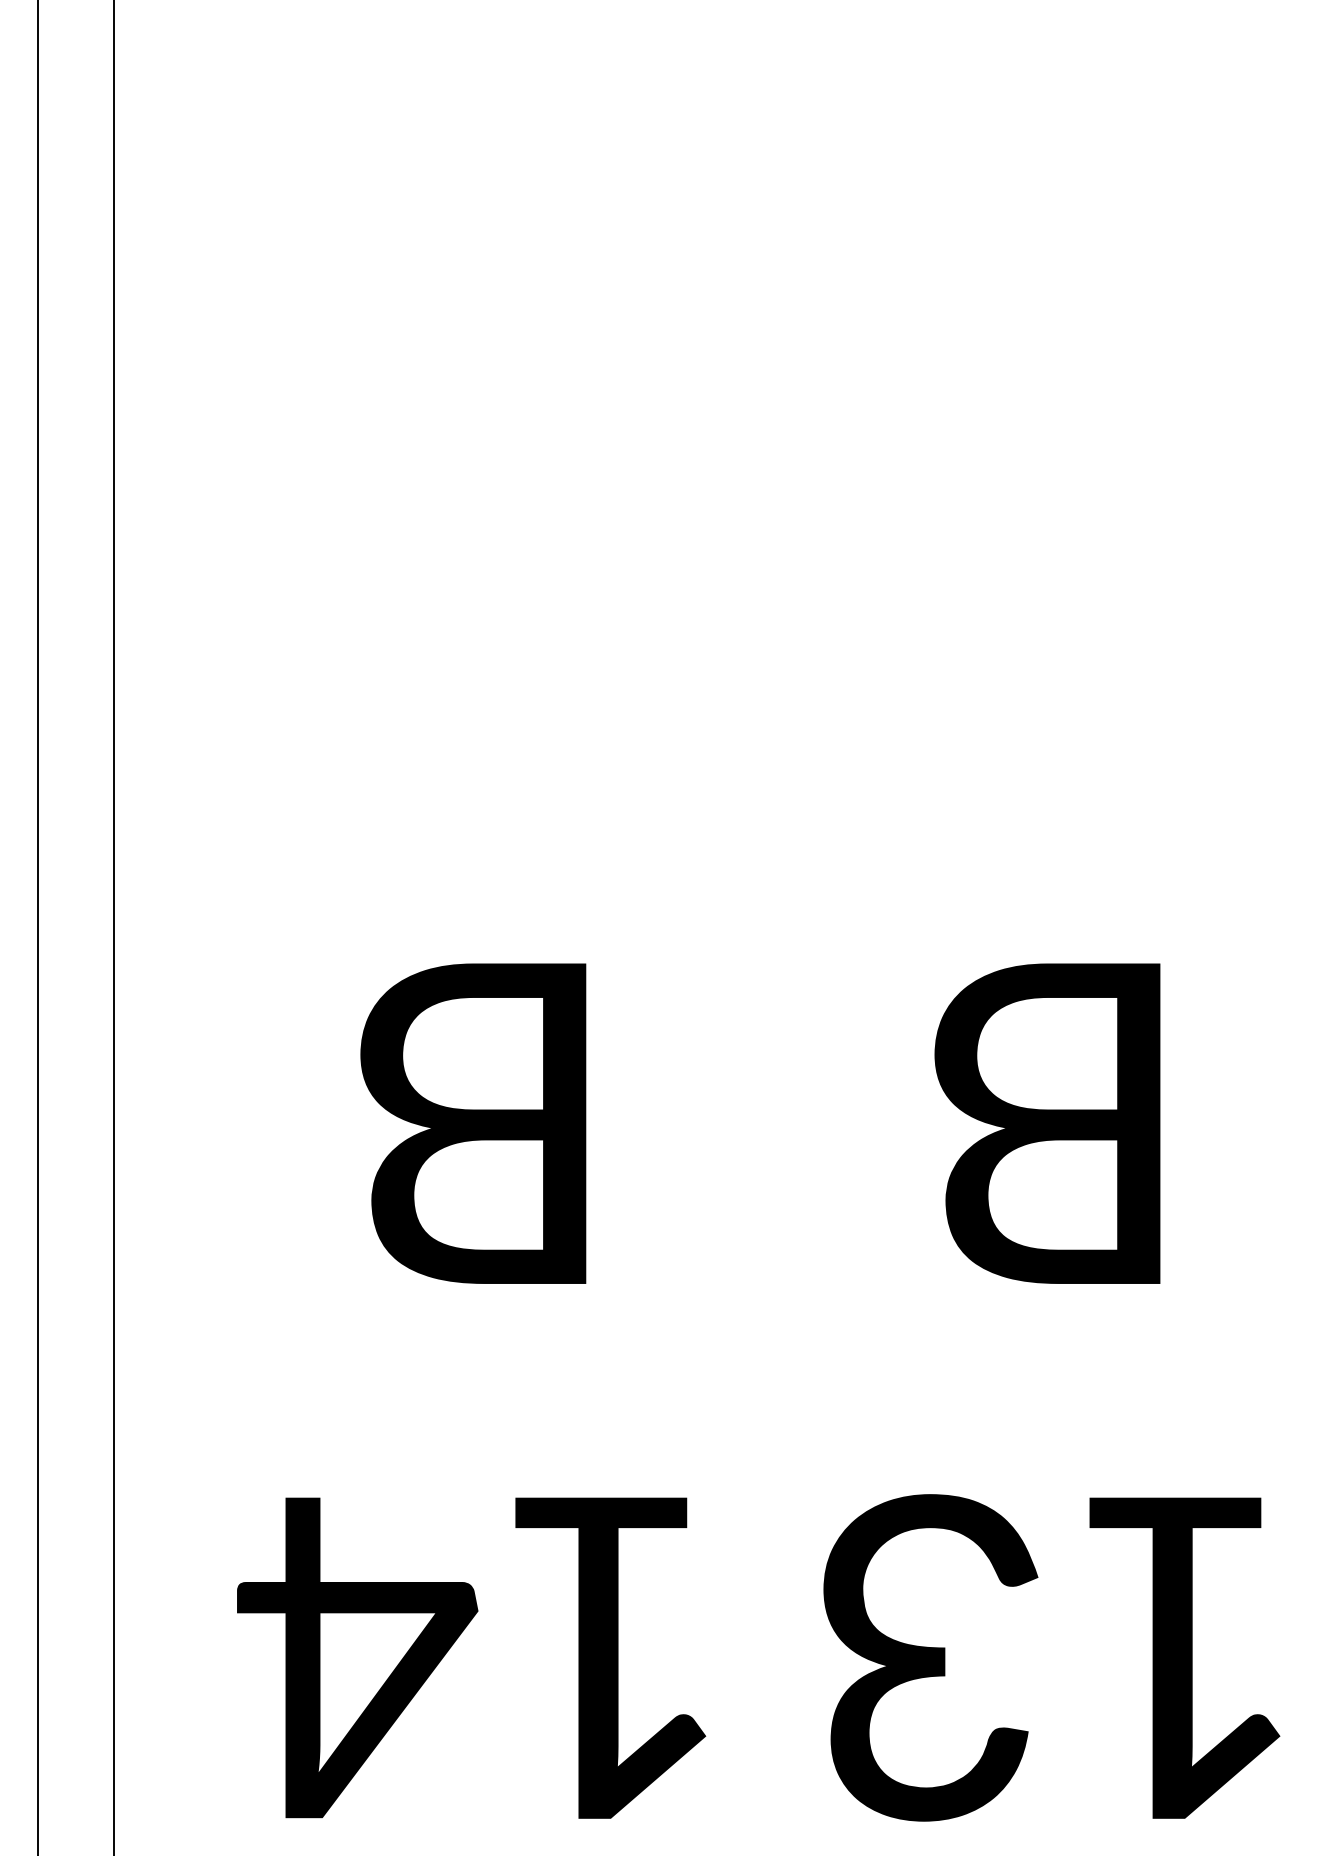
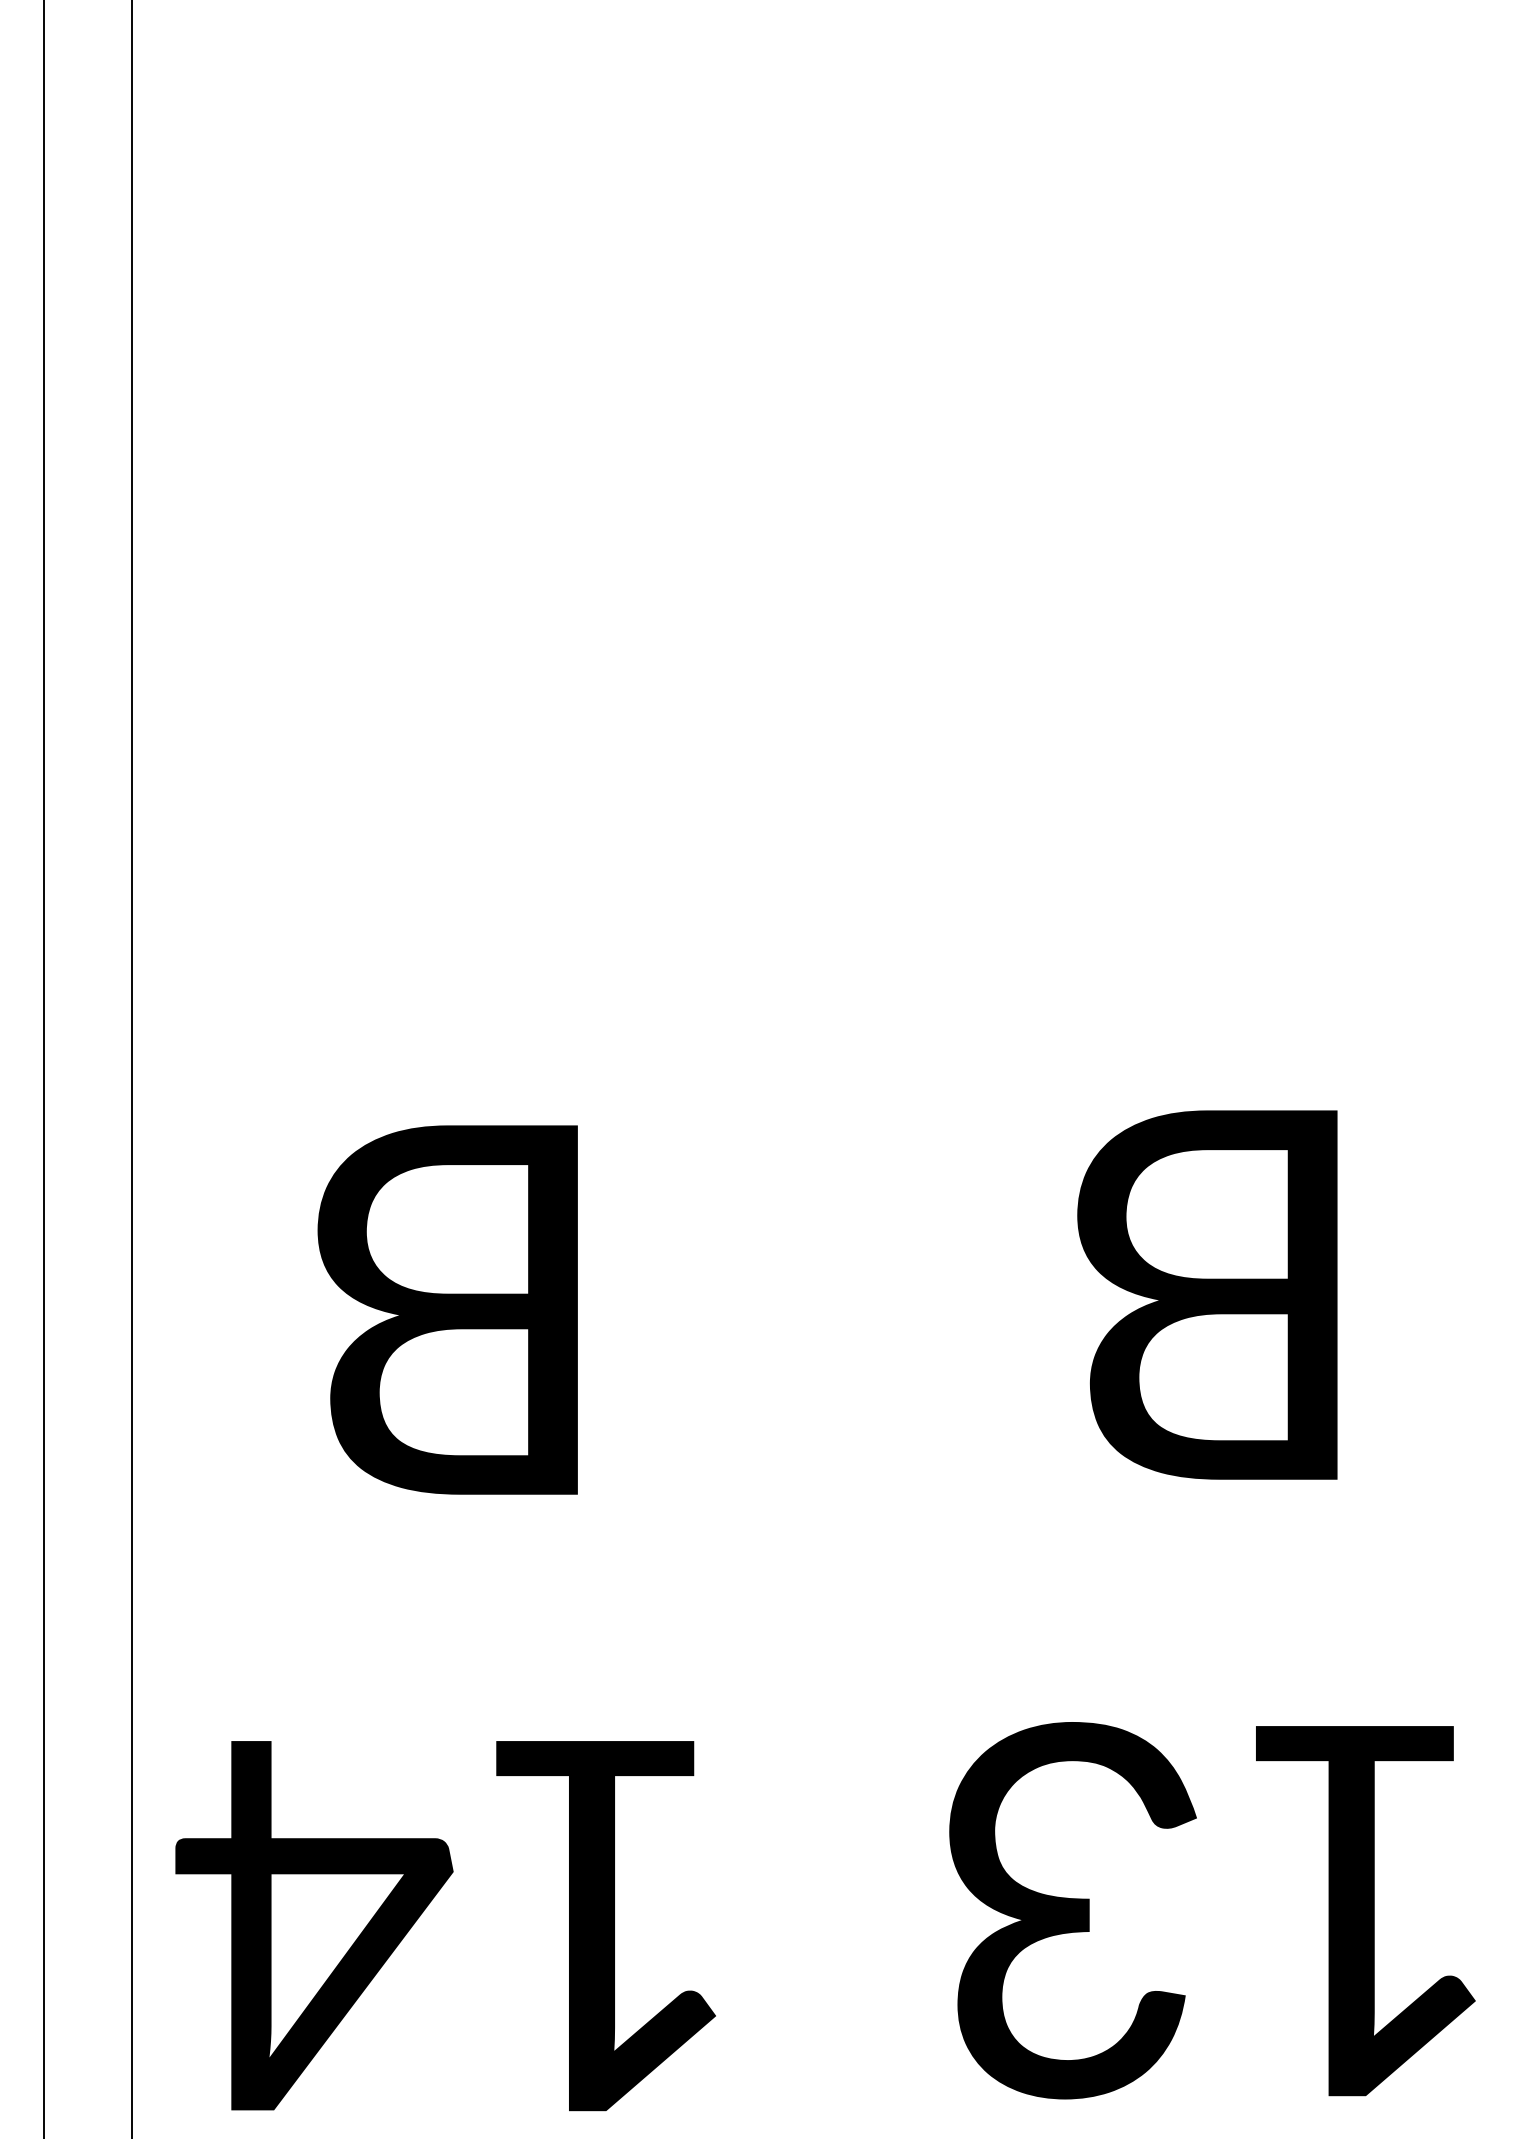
text: (471, 1390) -> (445, 1617), moved

